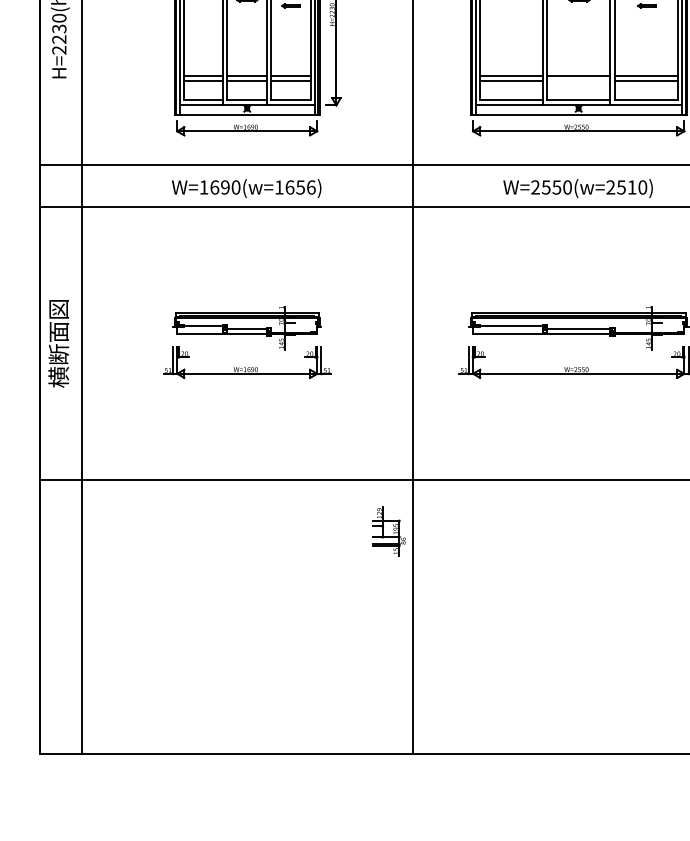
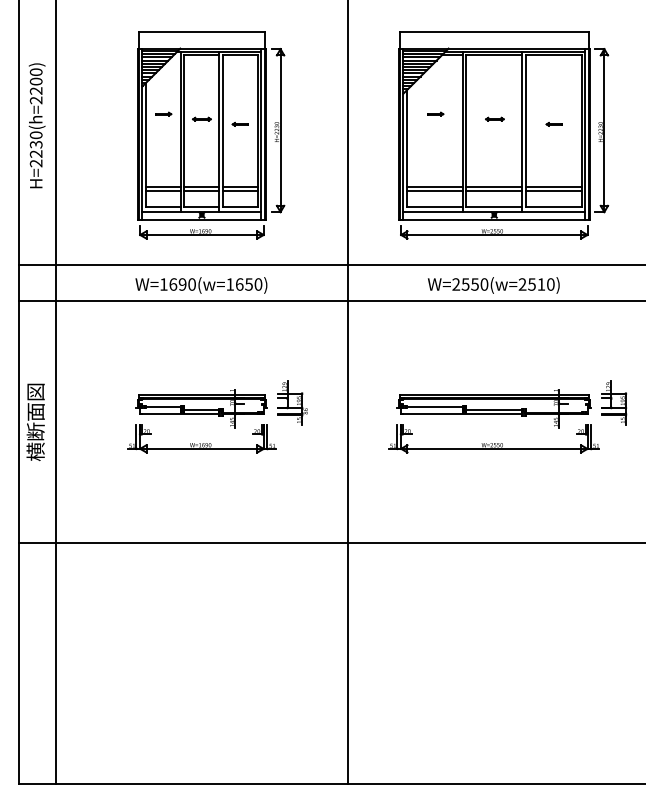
line: (578, 80) -> (494, 190), added
text: (311, 187) -> (258, 284), W=1690(w=1656) -> W=1690(w=1650)
part: (388, 531) -> (292, 402), moved

